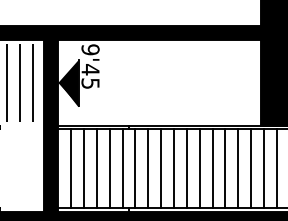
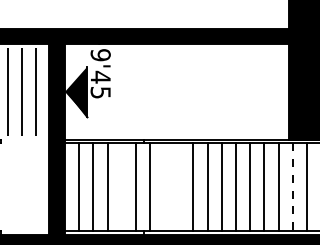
line: (109, 168) -> (121, 186), removed
line: (148, 168) -> (164, 186), removed
line: (161, 168) -> (179, 186), removed
line: (263, 169) -> (292, 187), solid -> dashed

